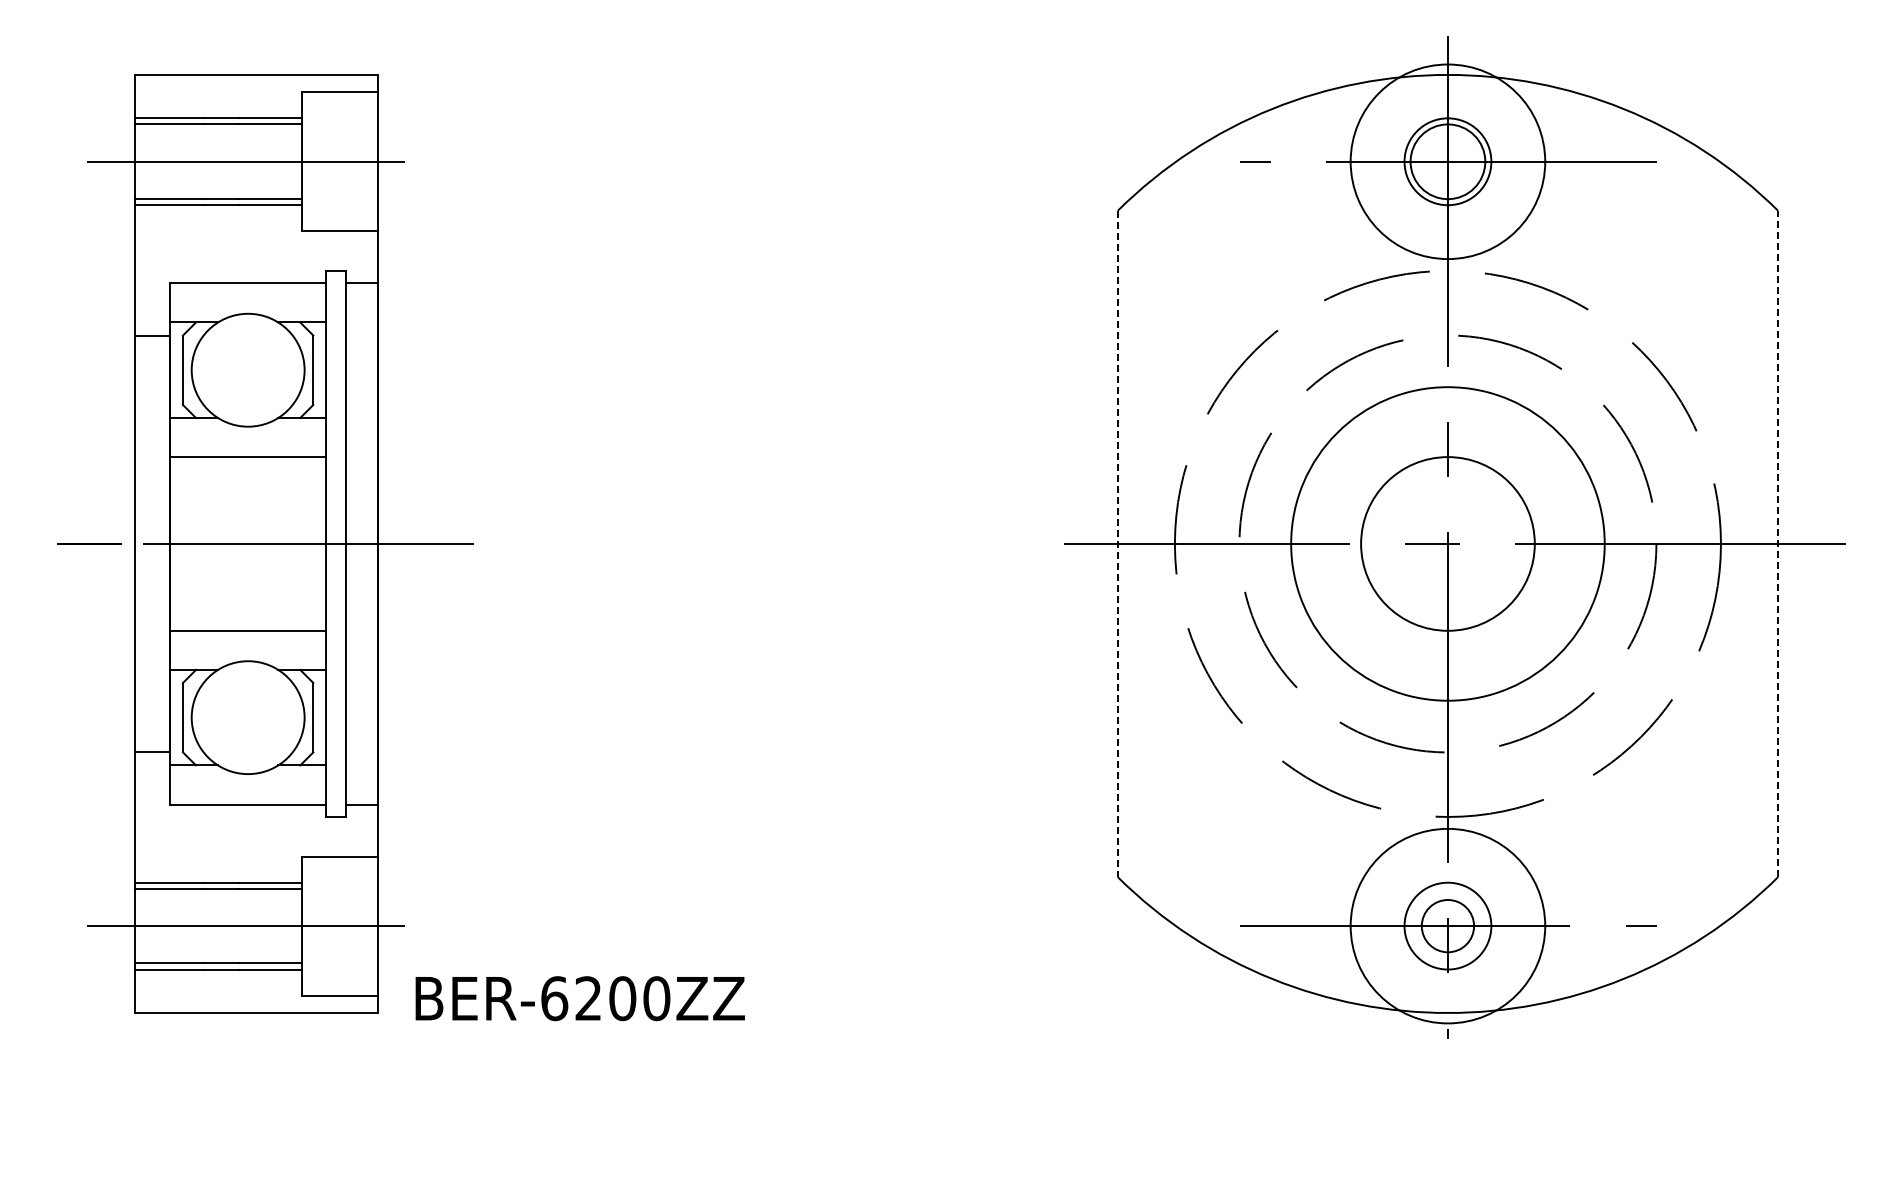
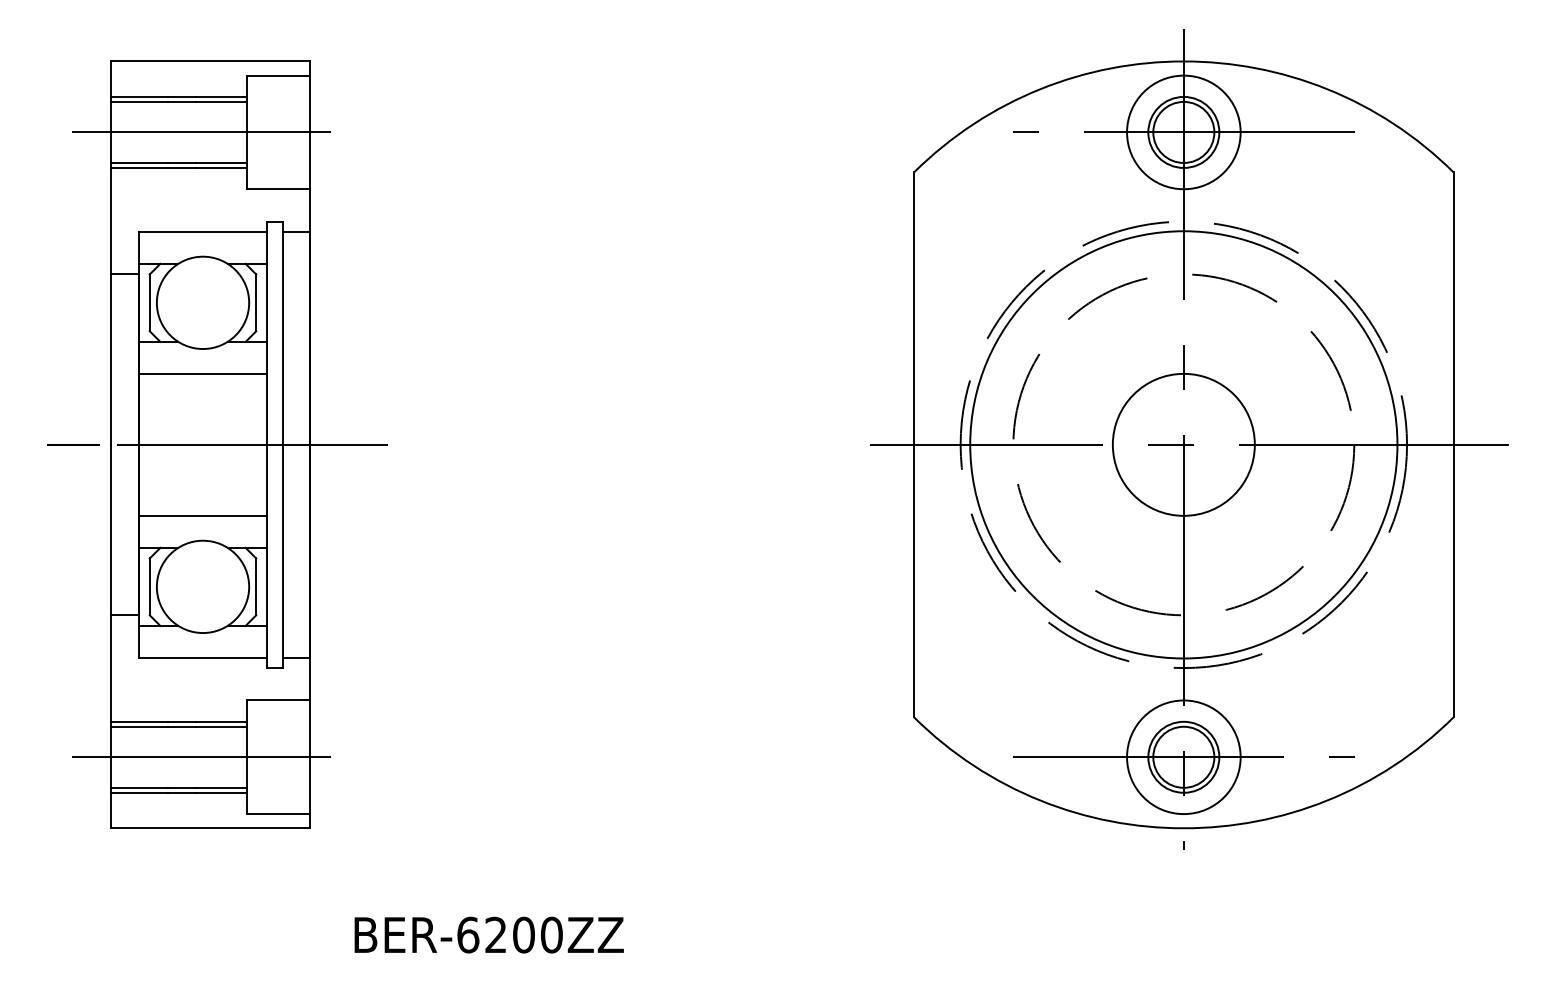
circle: (1447, 161) -> (1183, 132), size x0.71
circle: (1447, 543) -> (1183, 444), size x1.67
line: (1778, 543) -> (1454, 444), dashed -> solid
line: (1117, 544) -> (913, 445), dashed -> solid
circle: (1447, 925) -> (1183, 756), size x0.71
circle: (1447, 925) -> (1183, 756), size x1.43
text: (579, 998) -> (488, 934), moved

